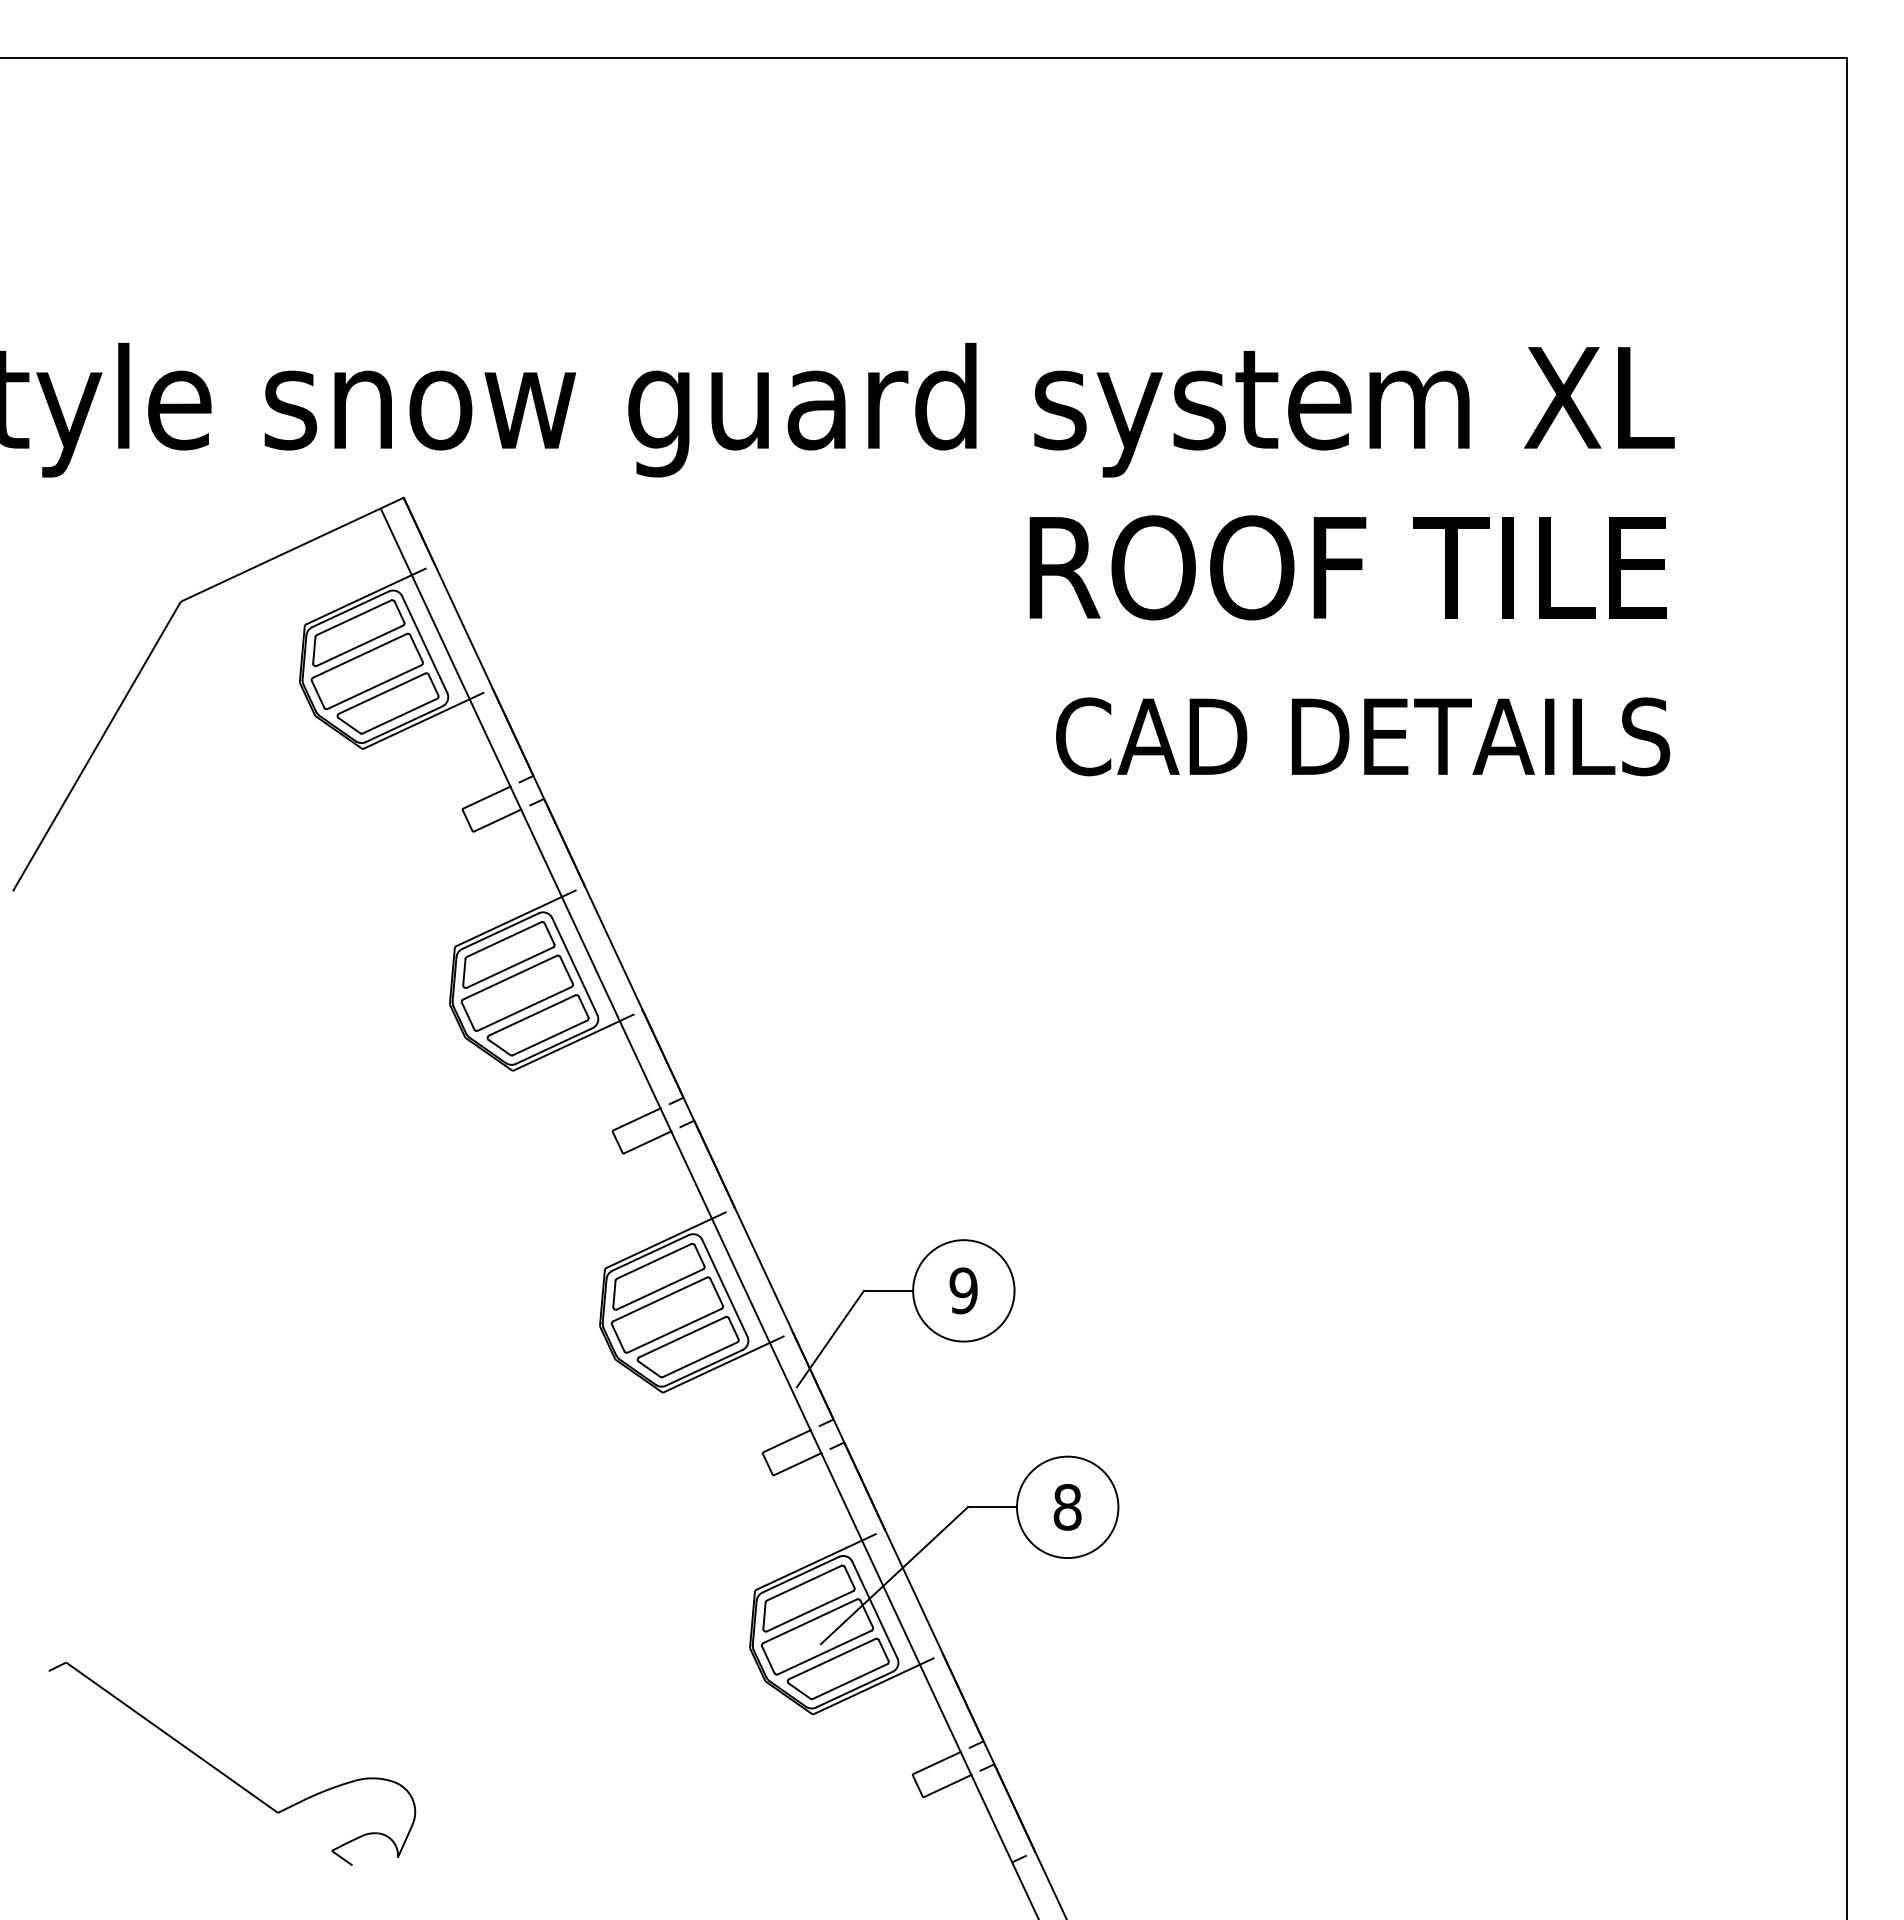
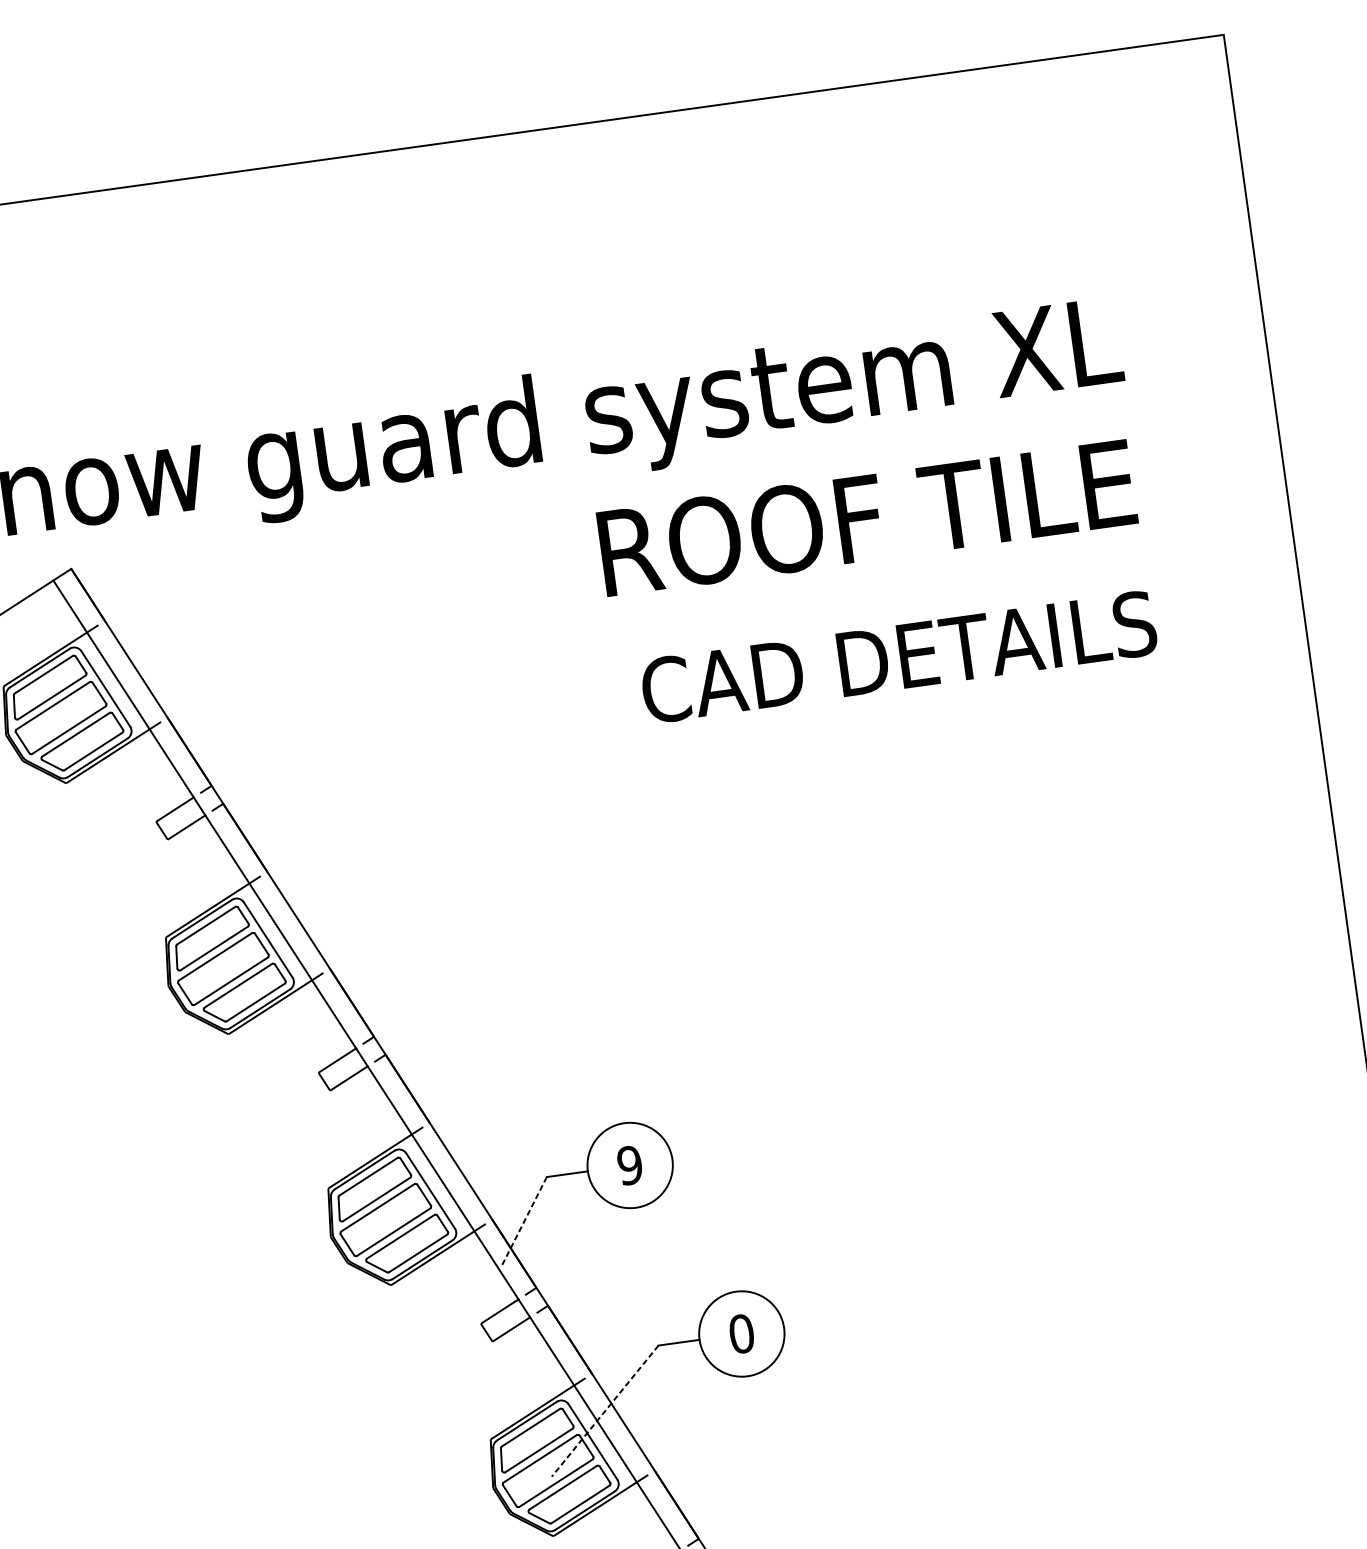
line: (830, 1339) -> (524, 1221), solid -> dashed
text: (1067, 1507) -> (741, 1334), 8 -> 0
line: (893, 1576) -> (604, 1411), solid -> dashed

